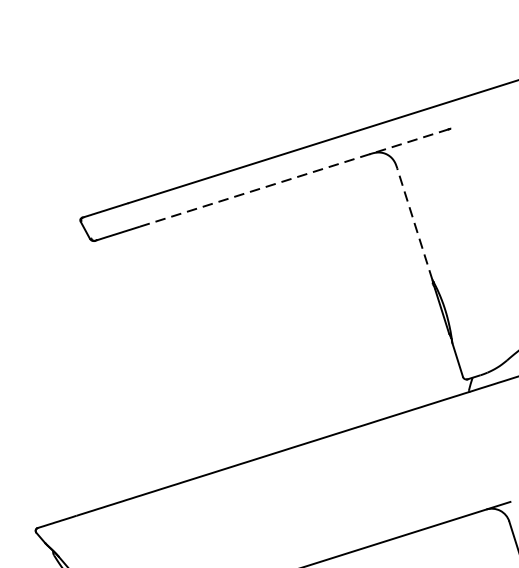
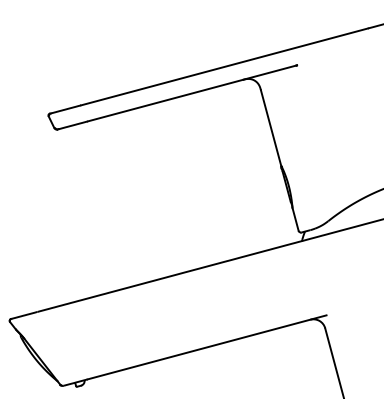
line: (294, 178) -> (192, 93), dashed -> solid
line: (415, 223) -> (271, 127), dashed -> solid

